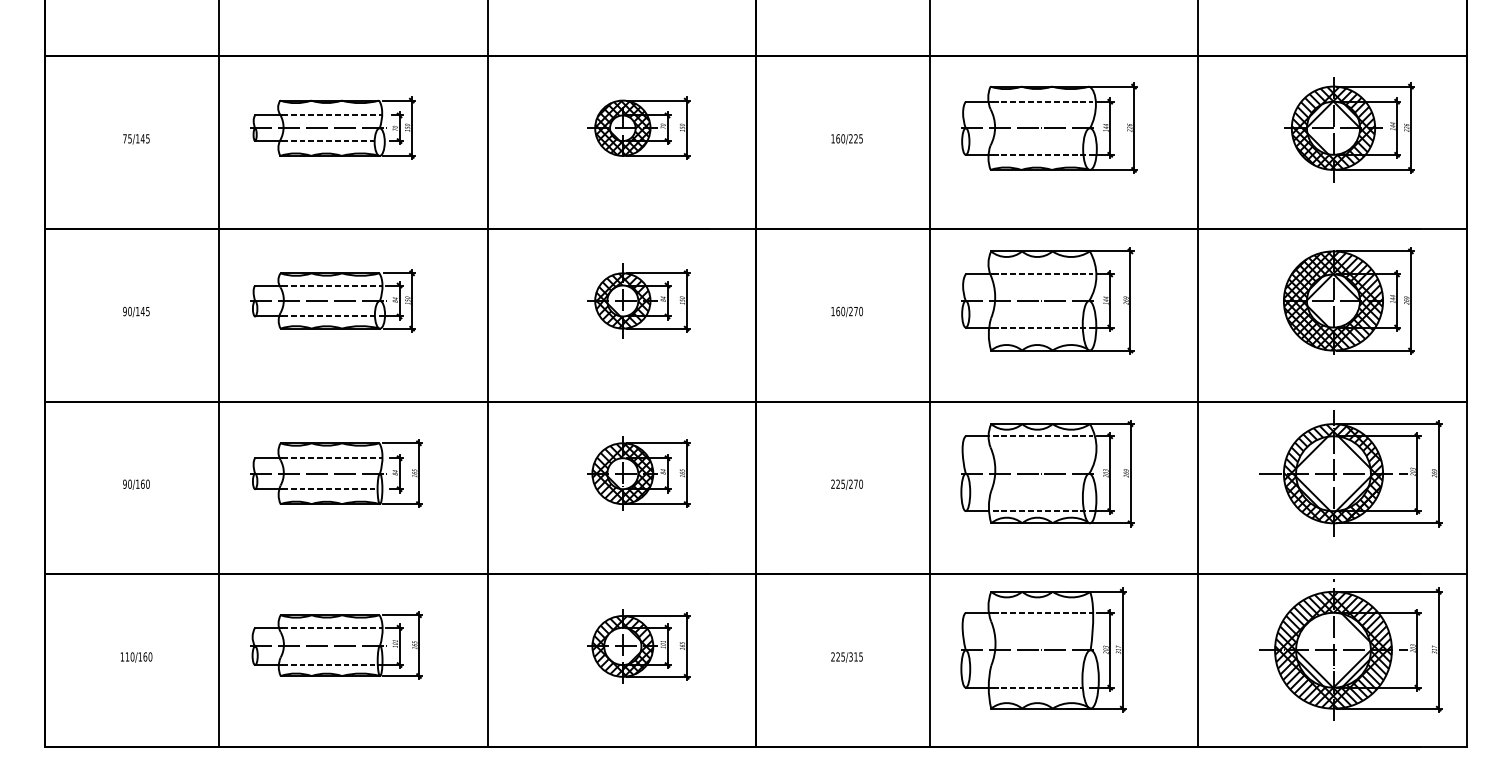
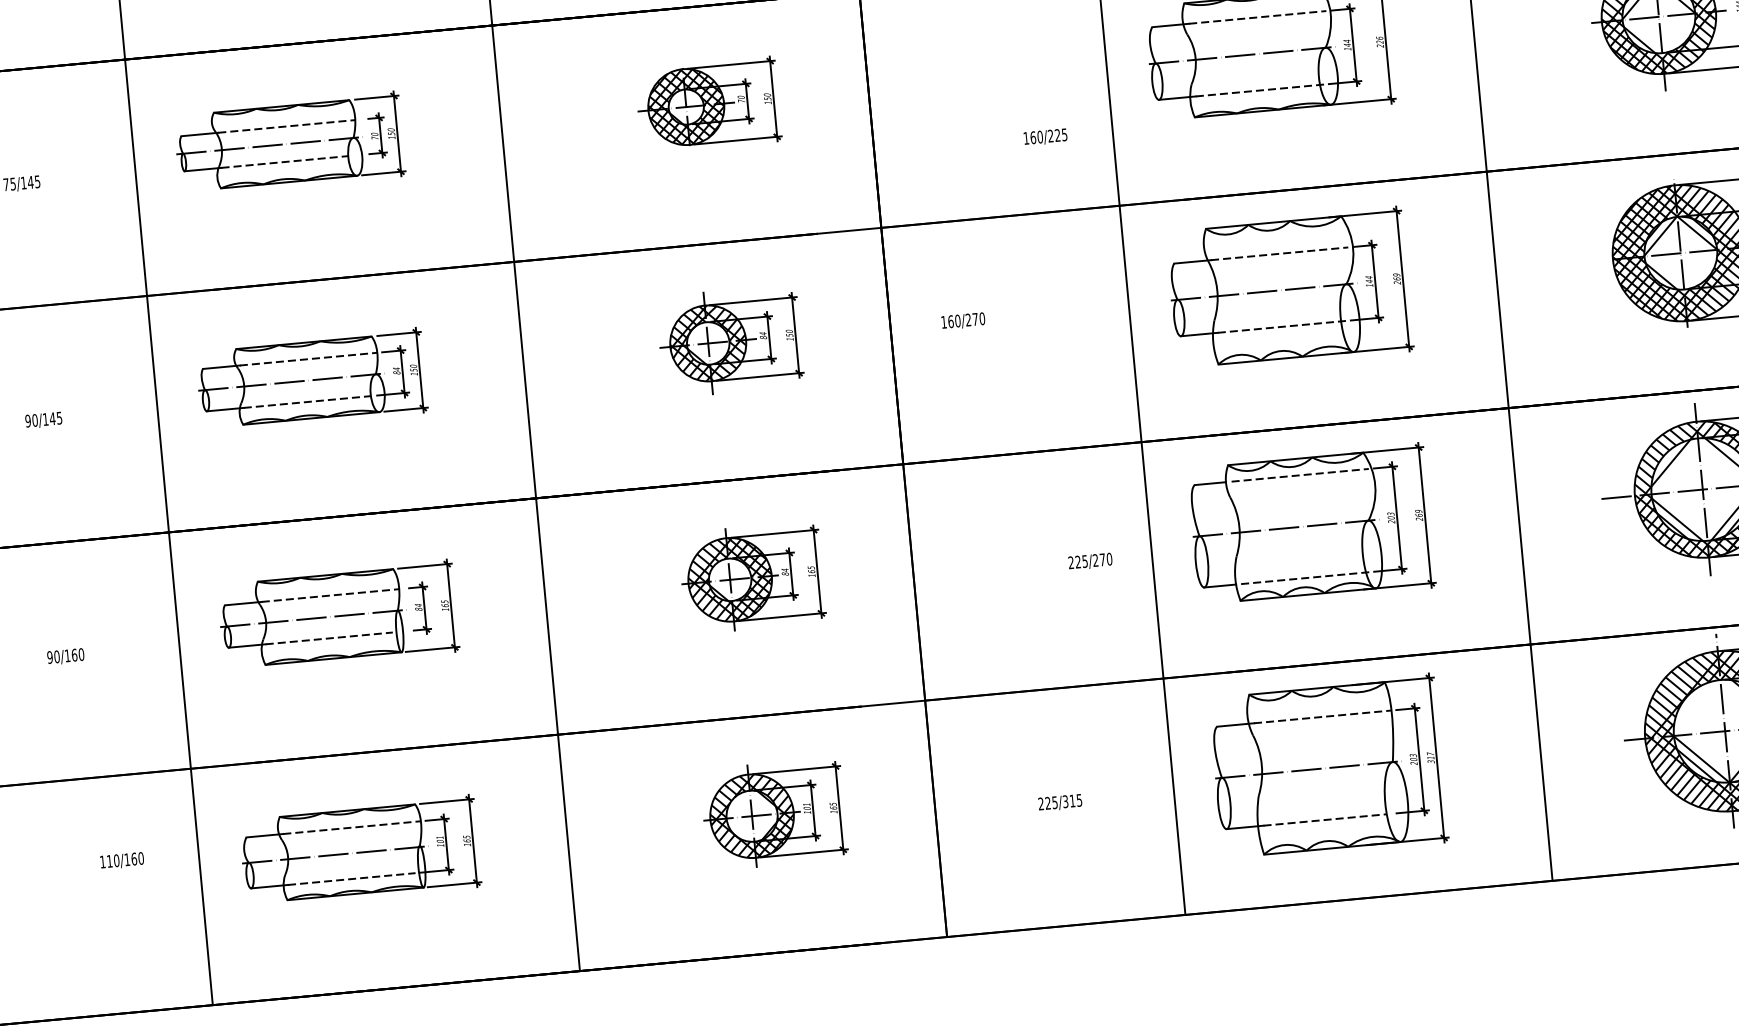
text: (846, 139) -> (1044, 137), moved
text: (846, 311) -> (962, 320), moved
text: (846, 484) -> (1089, 561), moved
text: (136, 657) -> (122, 860), moved

